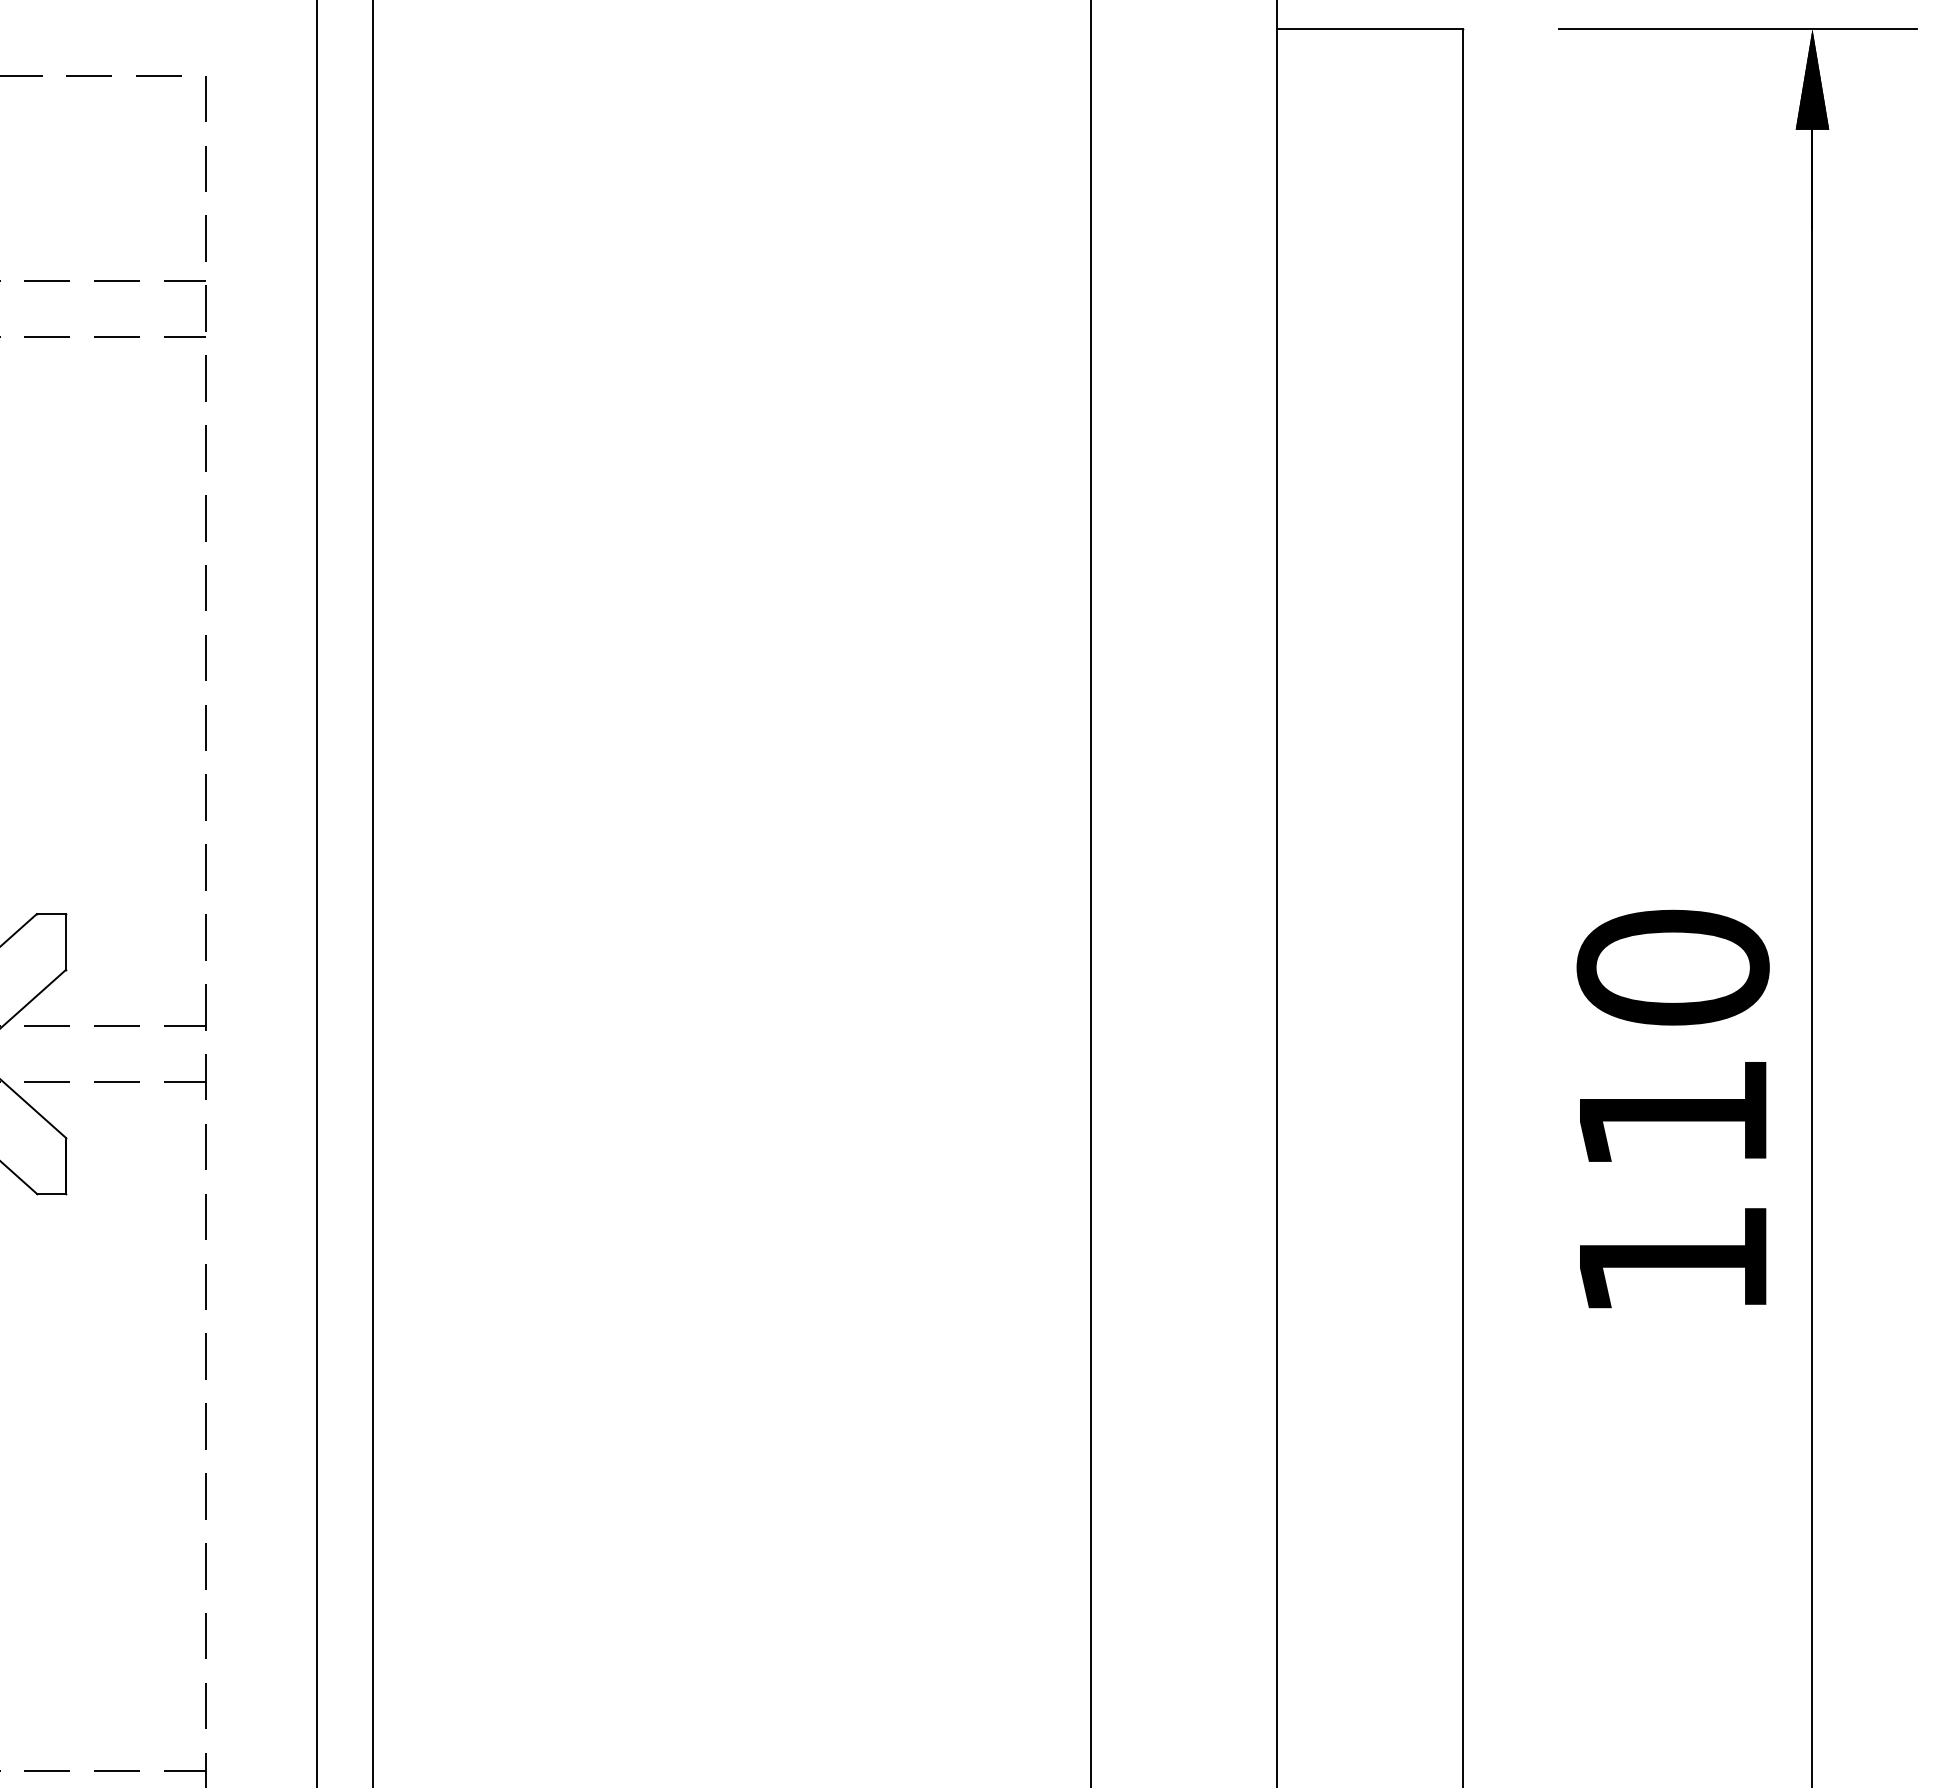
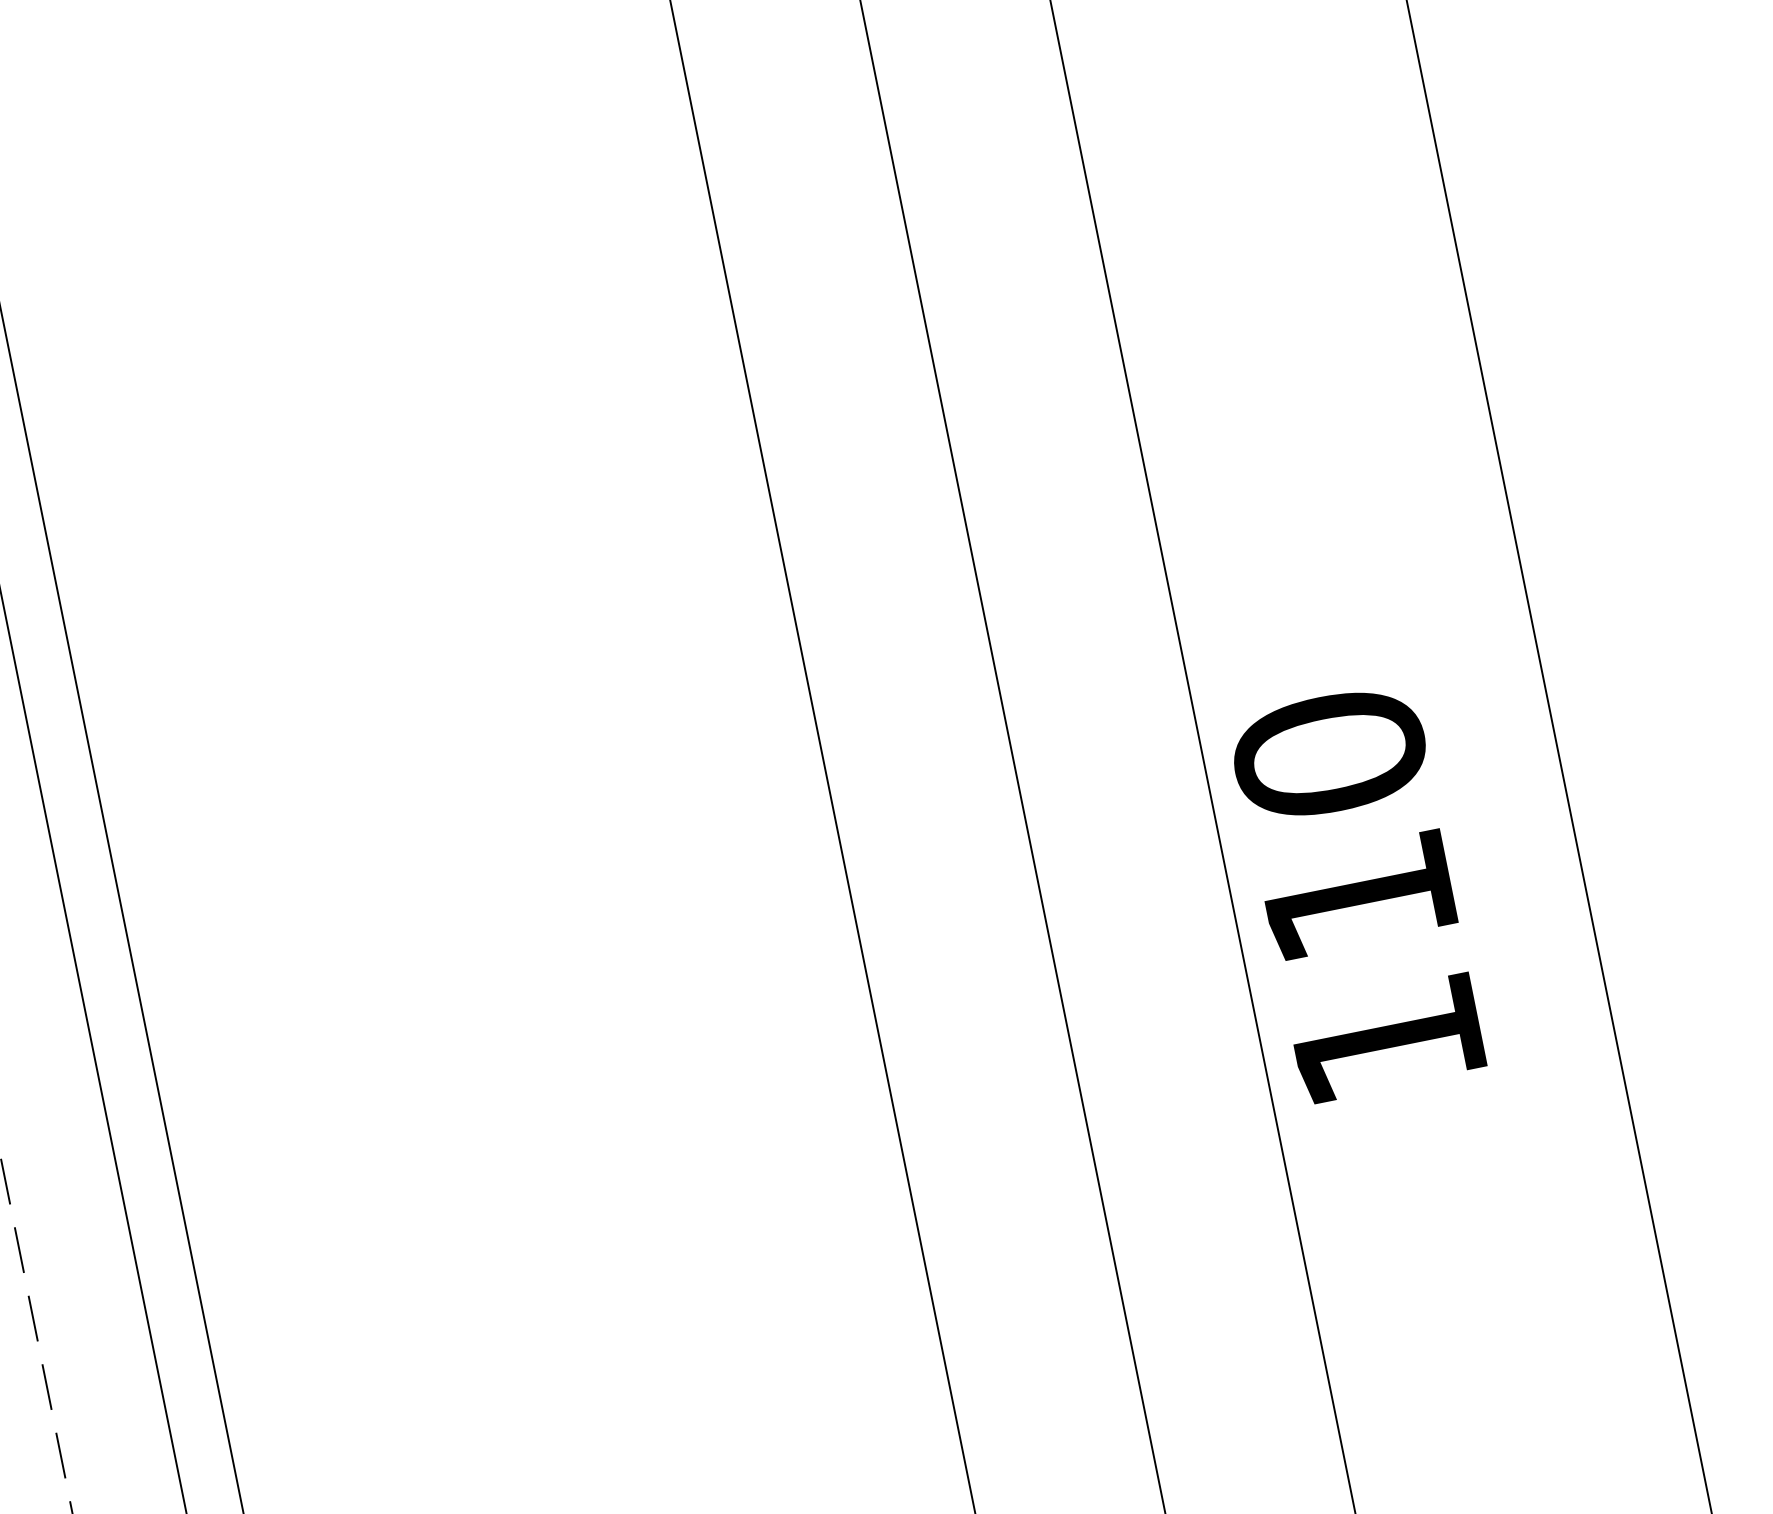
text: (1672, 1108) -> (1357, 892), moved

